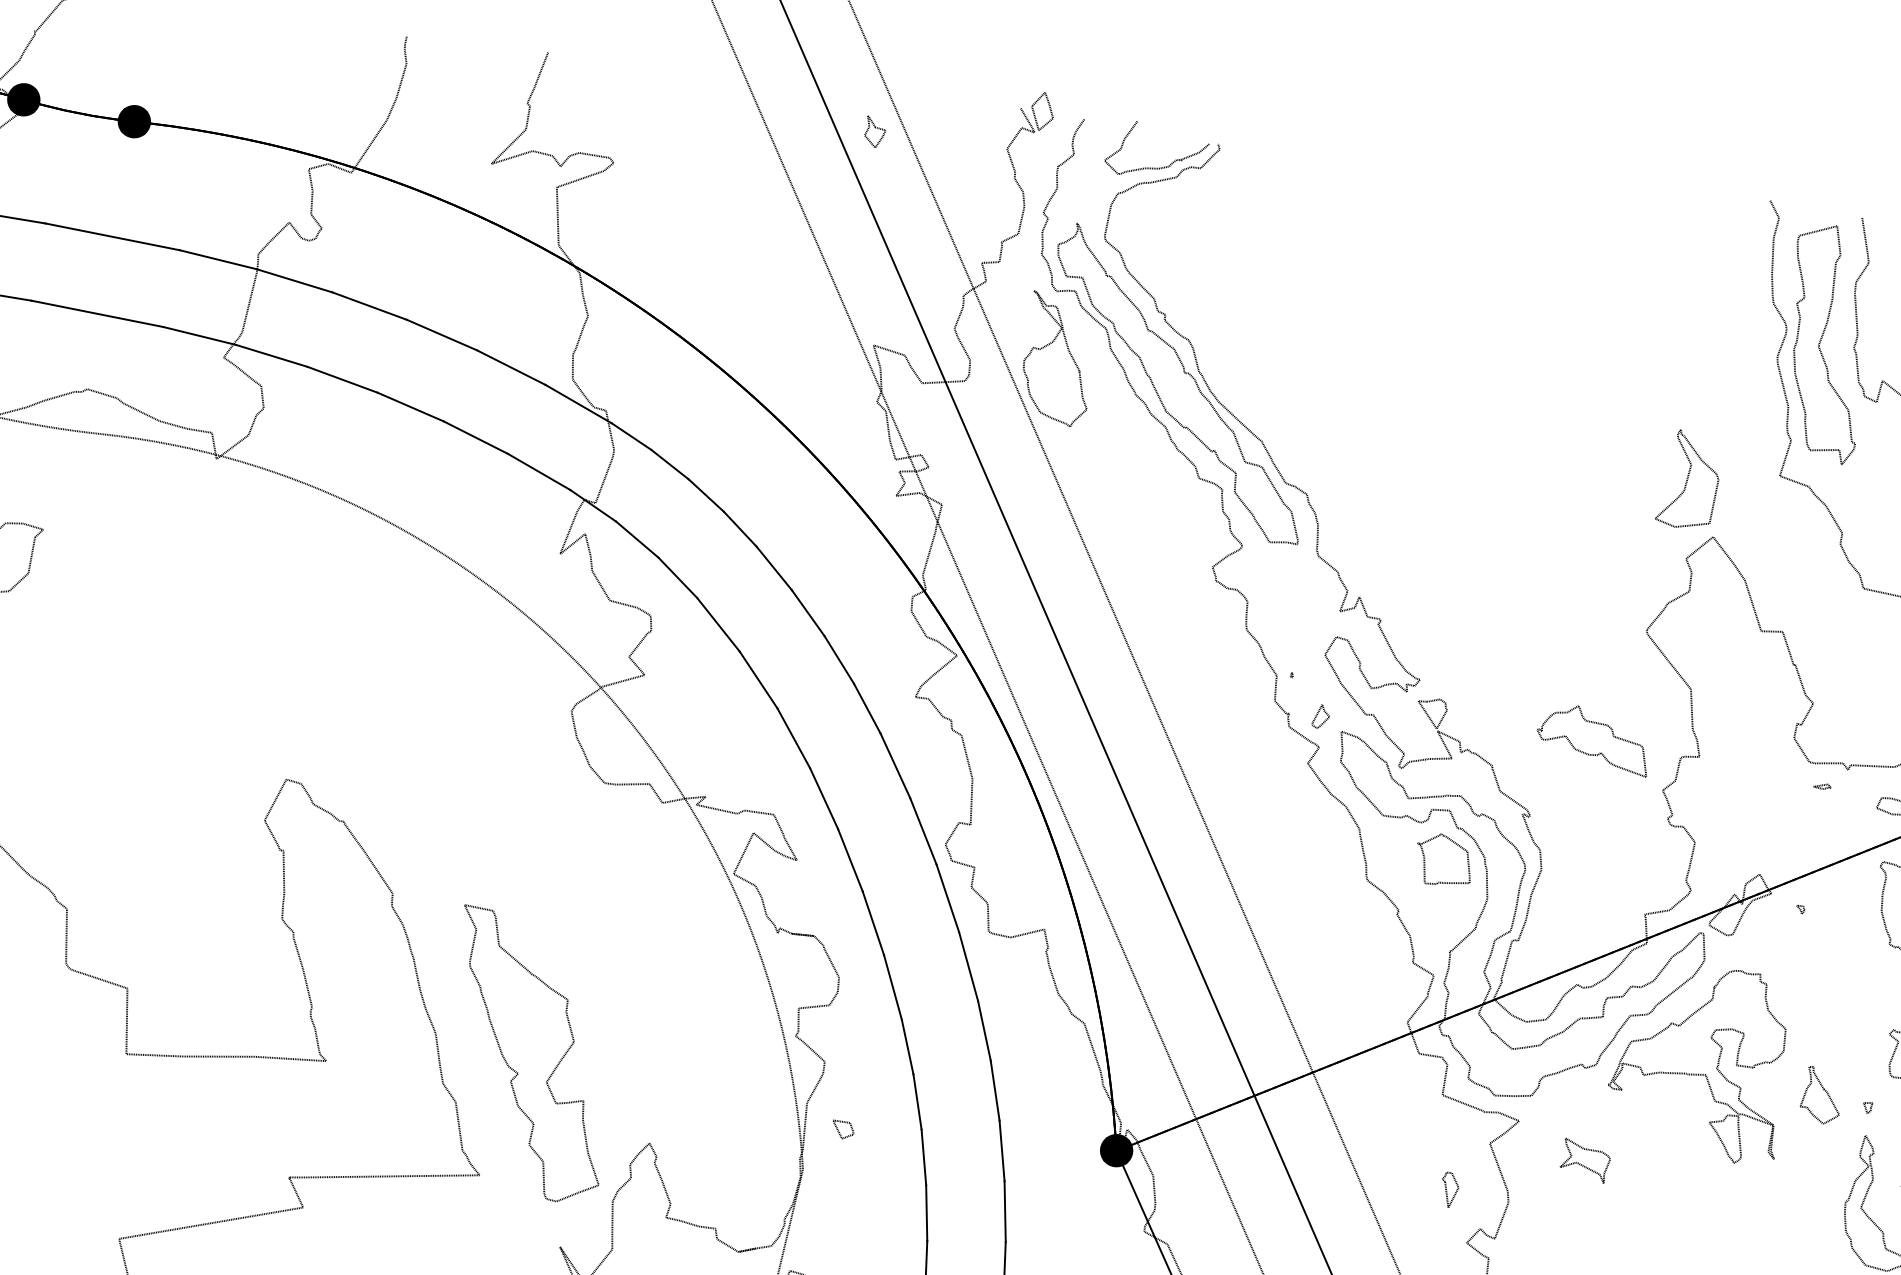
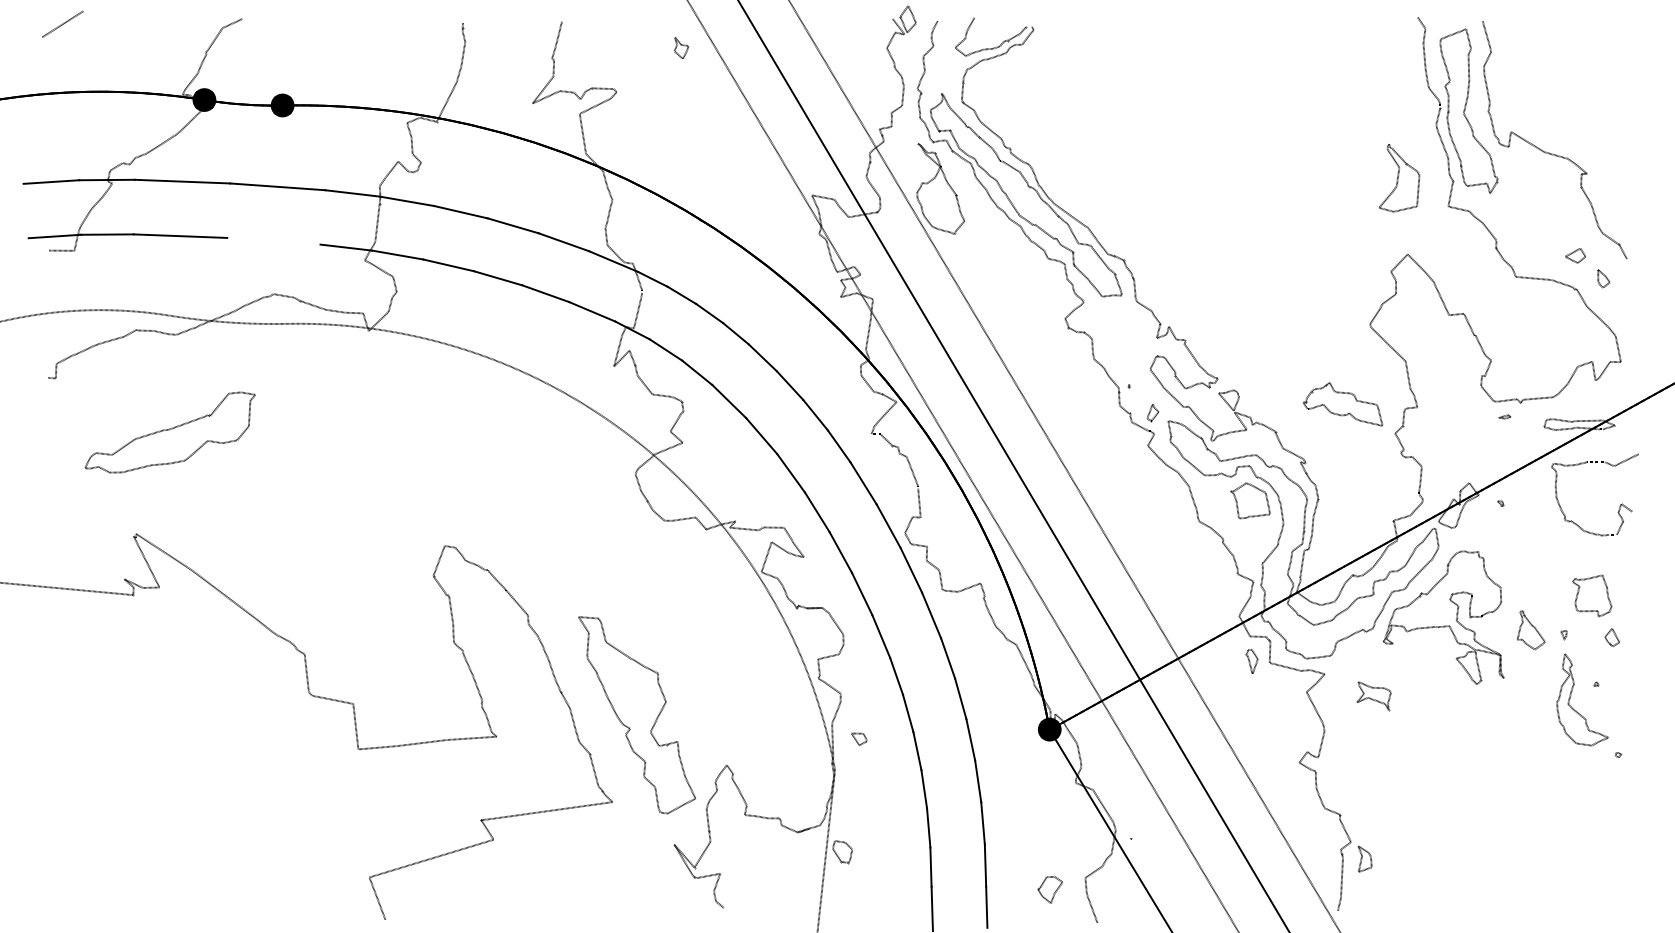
part: (875, 132) -> (681, 48), moved
line: (97, 312) -> (273, 240), removed
part: (1689, 480) -> (1399, 178), moved
part: (1449, 1189) -> (1251, 661), moved

